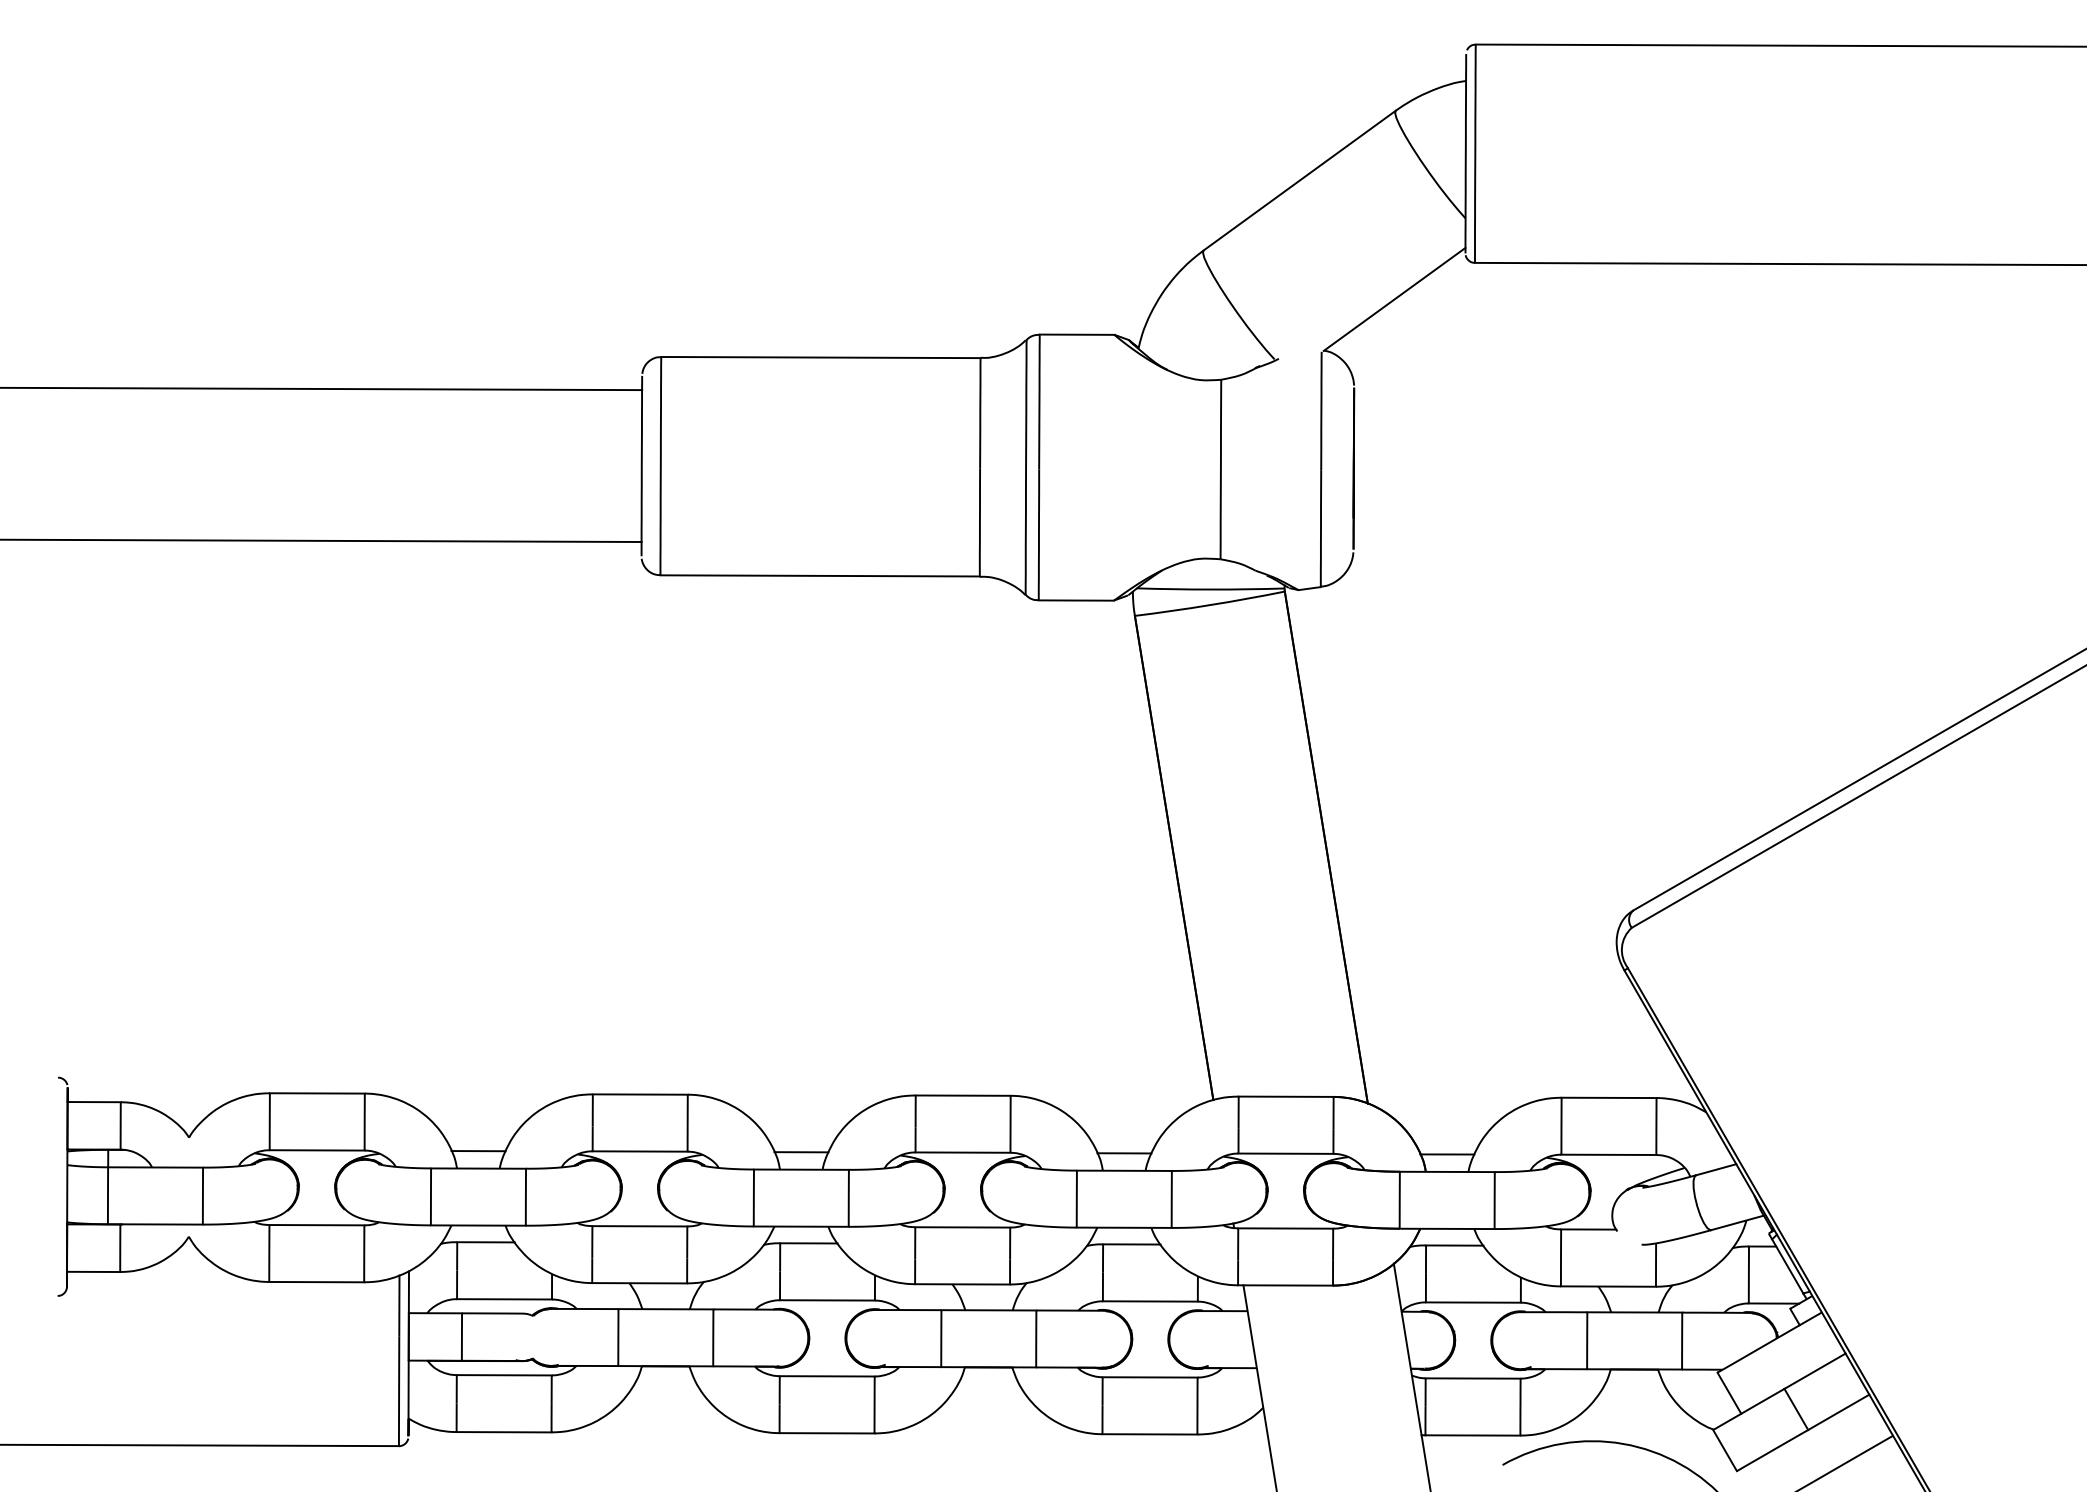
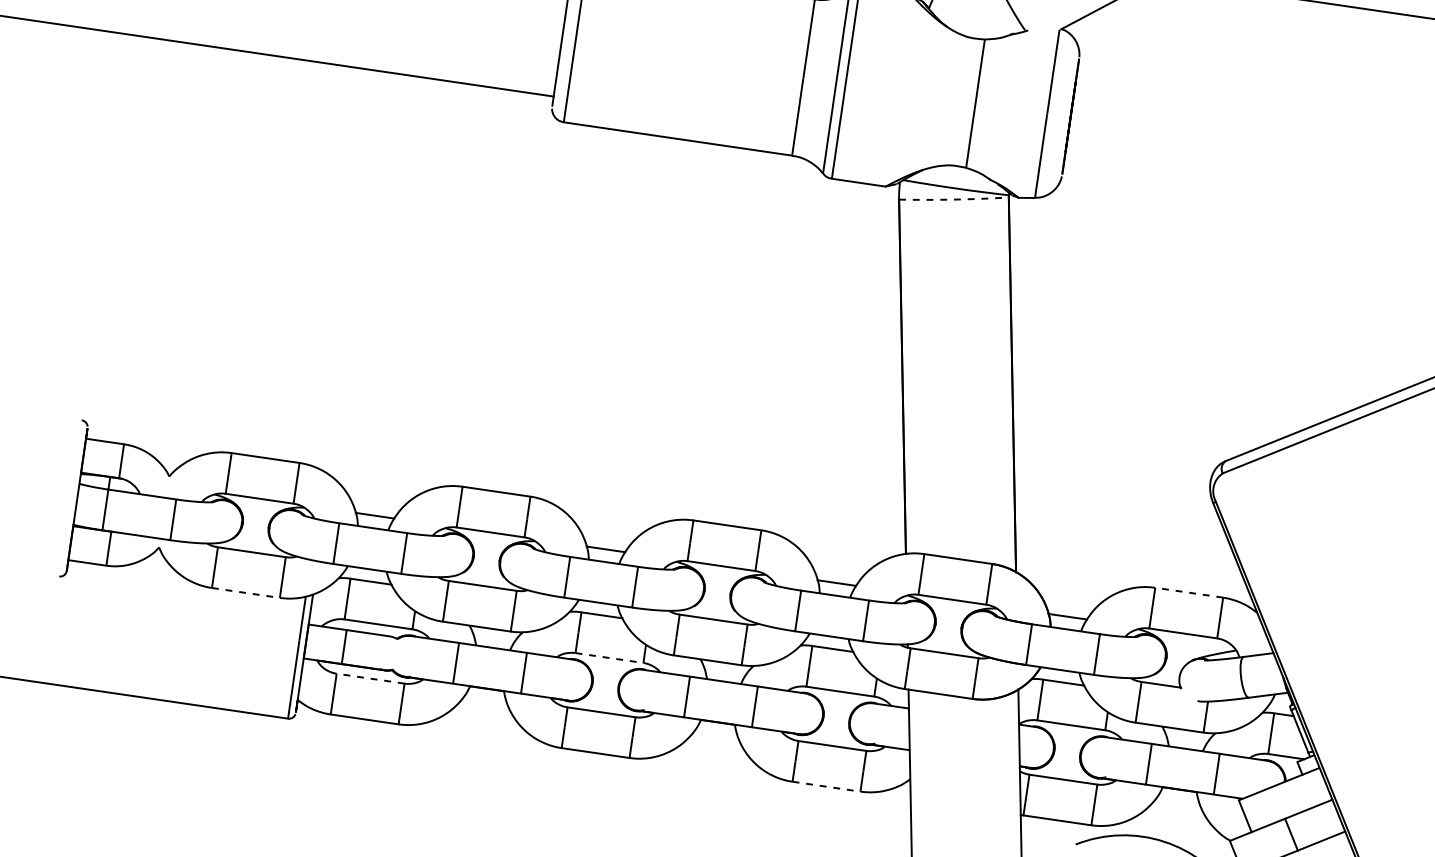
arc: (1210, 605) -> (954, 199), solid -> dashed
line: (1608, 1097) -> (1188, 592), solid -> dashed
line: (317, 1282) -> (246, 593), solid -> dashed
line: (827, 1300) -> (609, 658), solid -> dashed
line: (503, 1375) -> (370, 678), solid -> dashed
line: (1150, 1434) -> (826, 786), solid -> dashed

